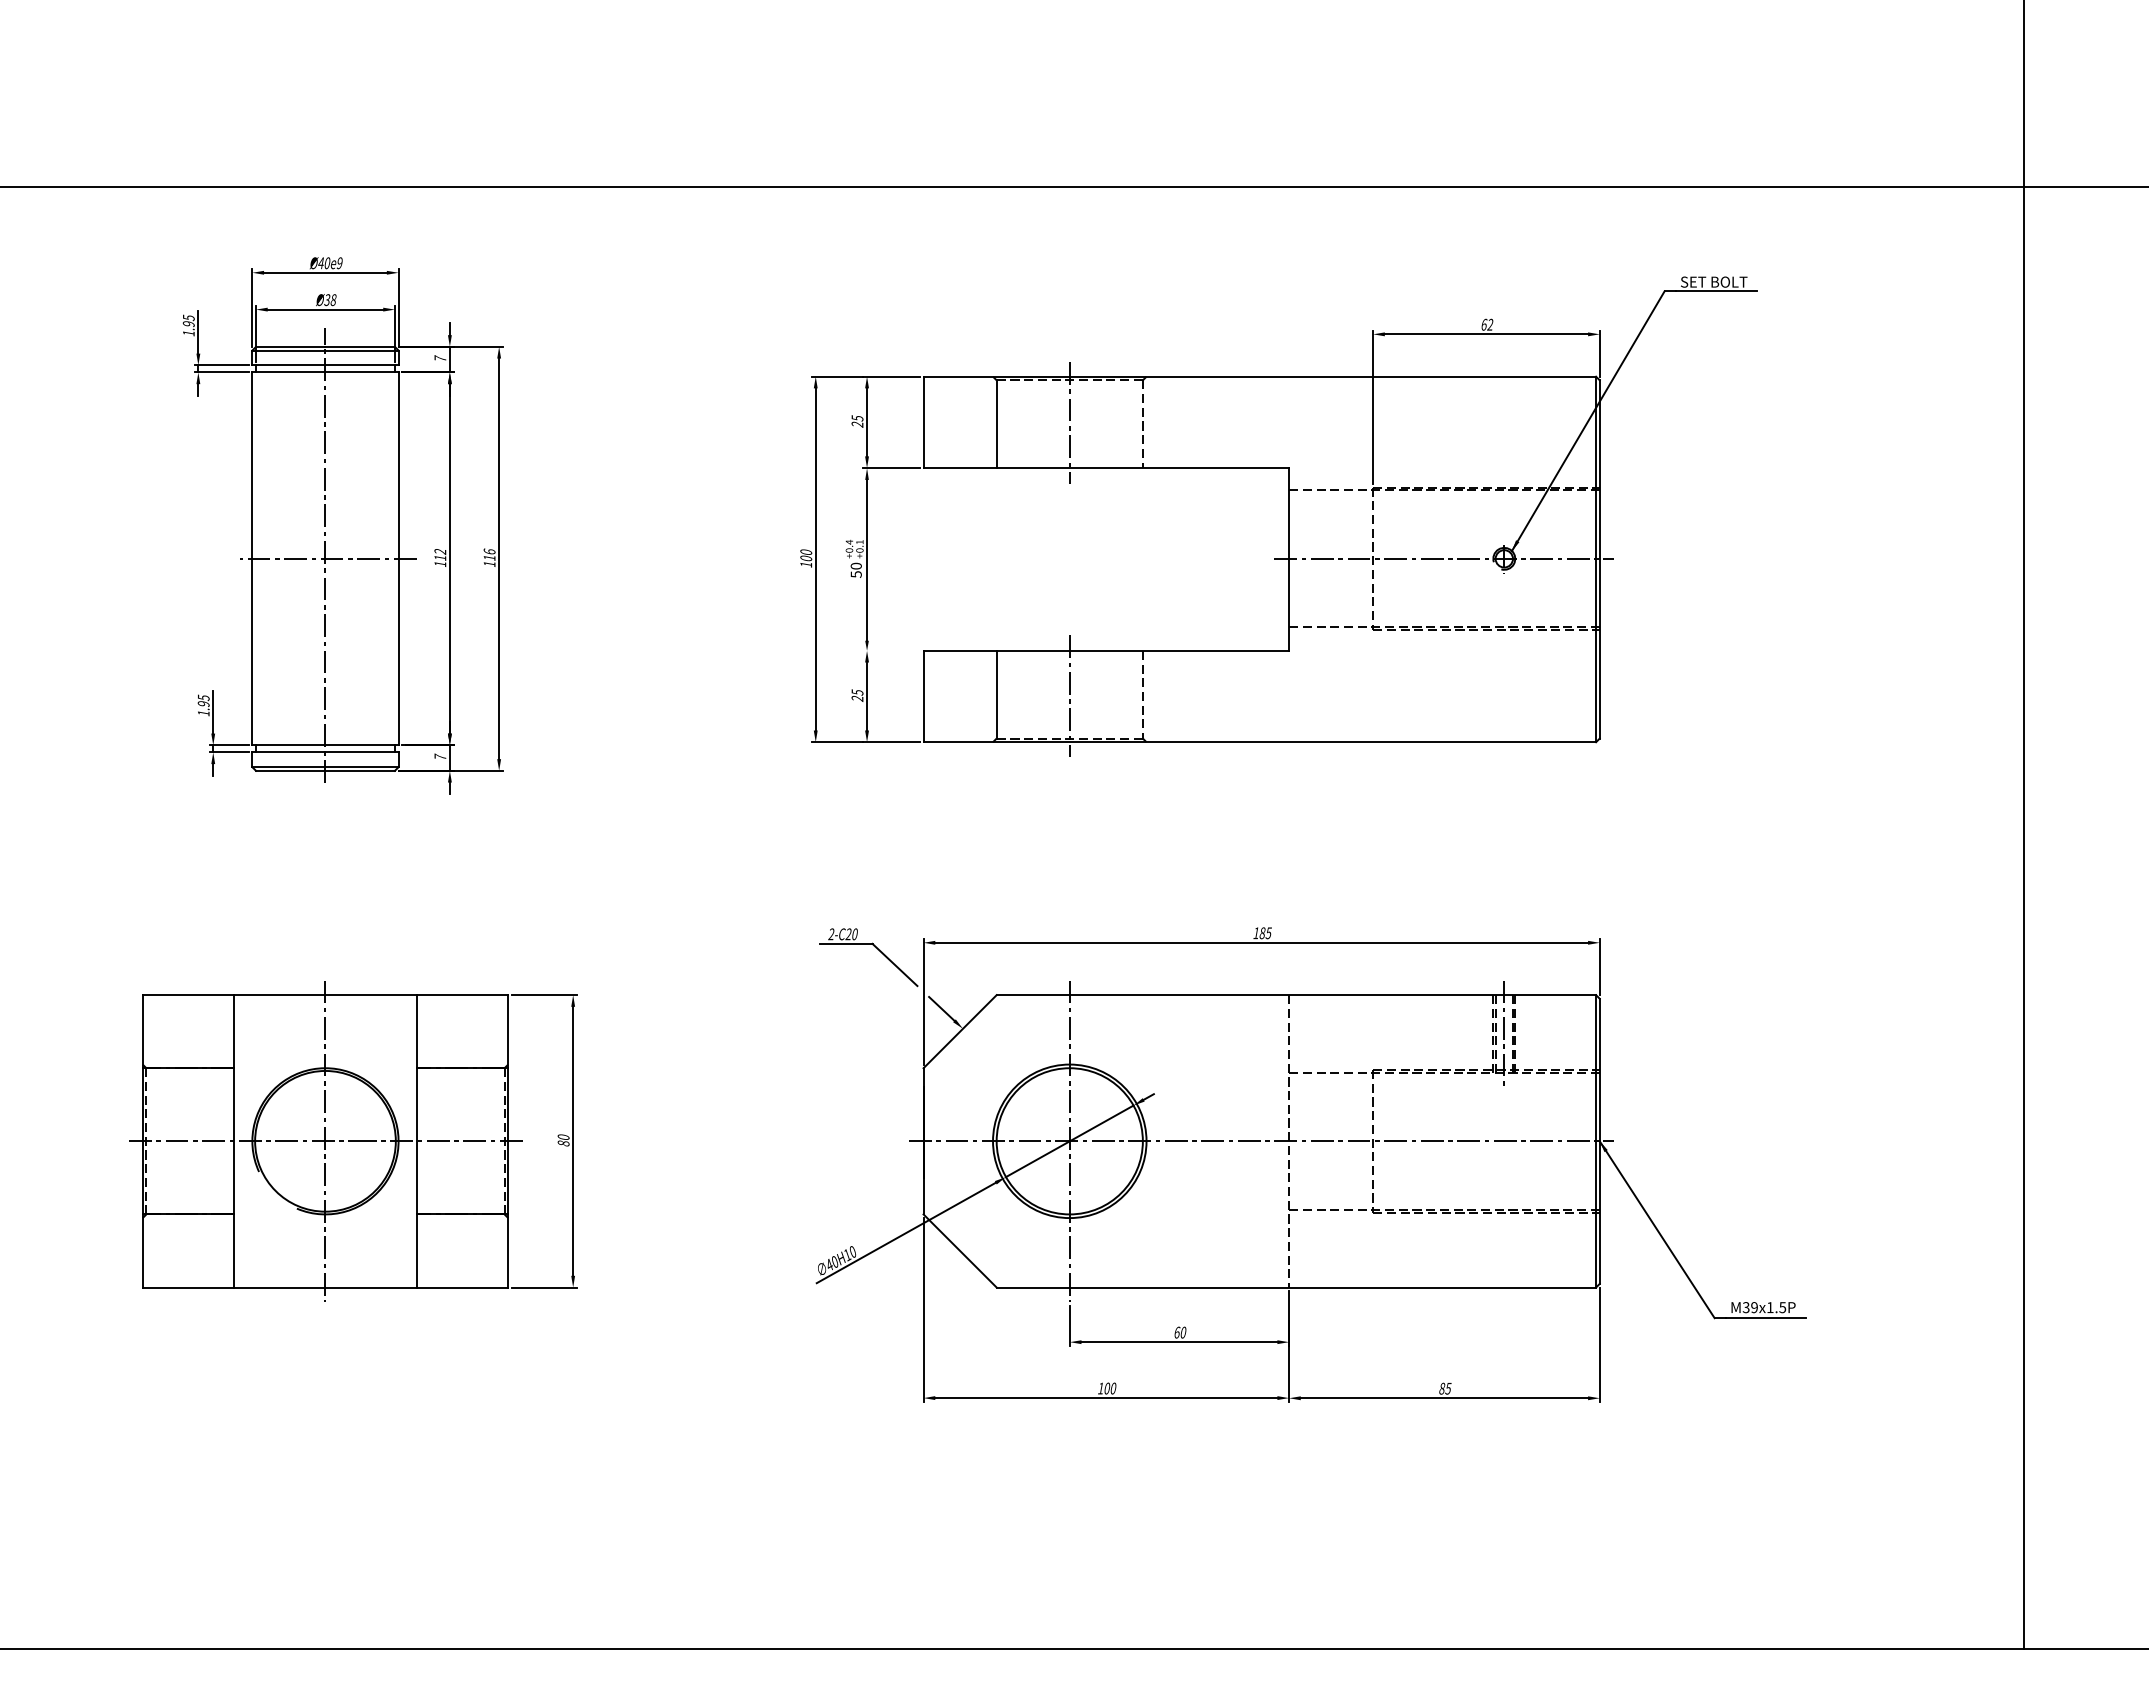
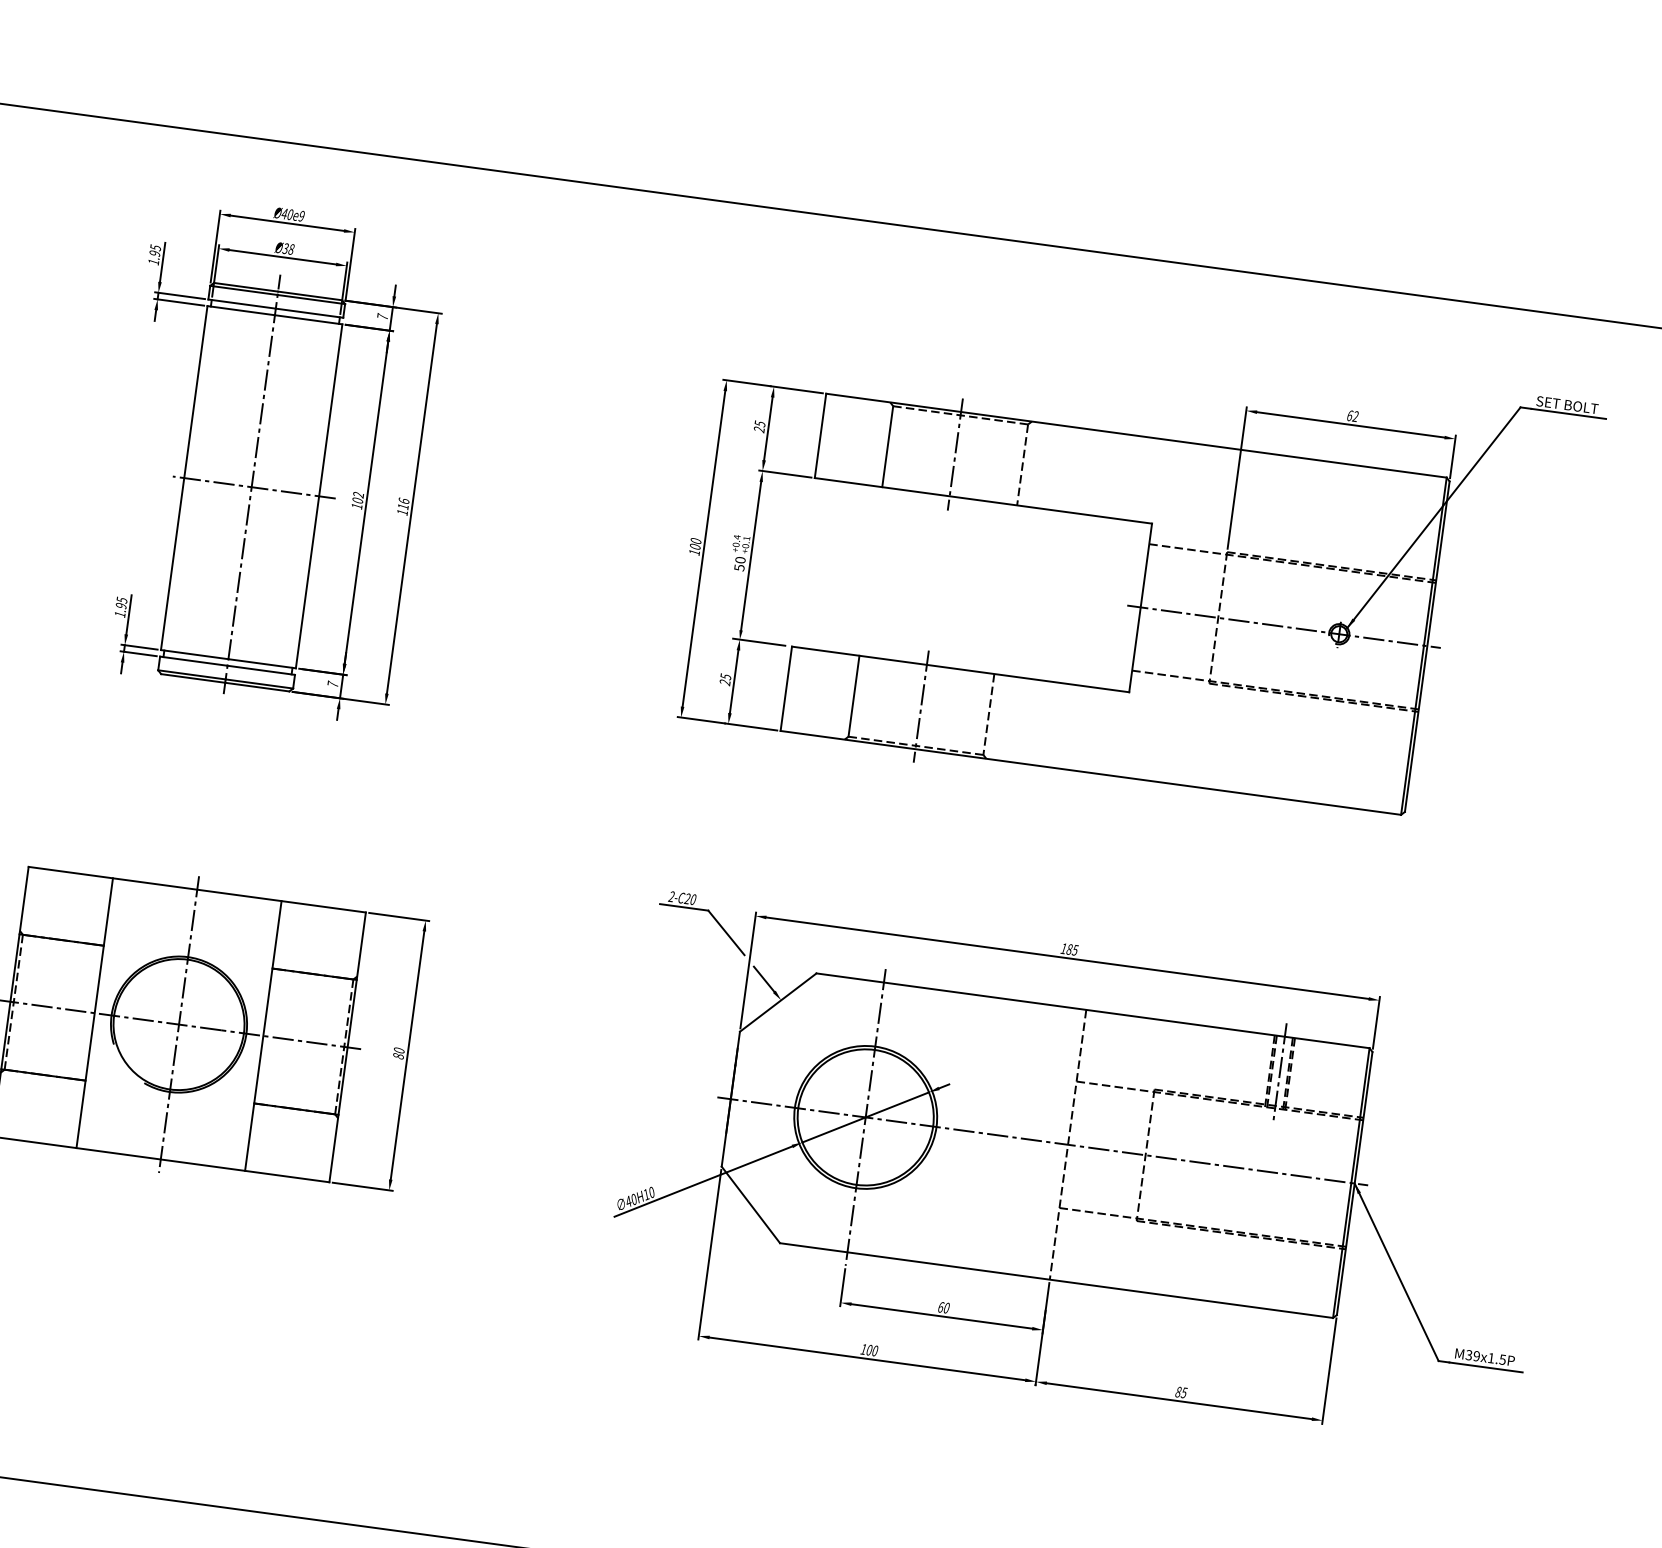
text: (440, 557) -> (357, 500), 112 -> 102
line: (887, 650) -> (758, 641), added

